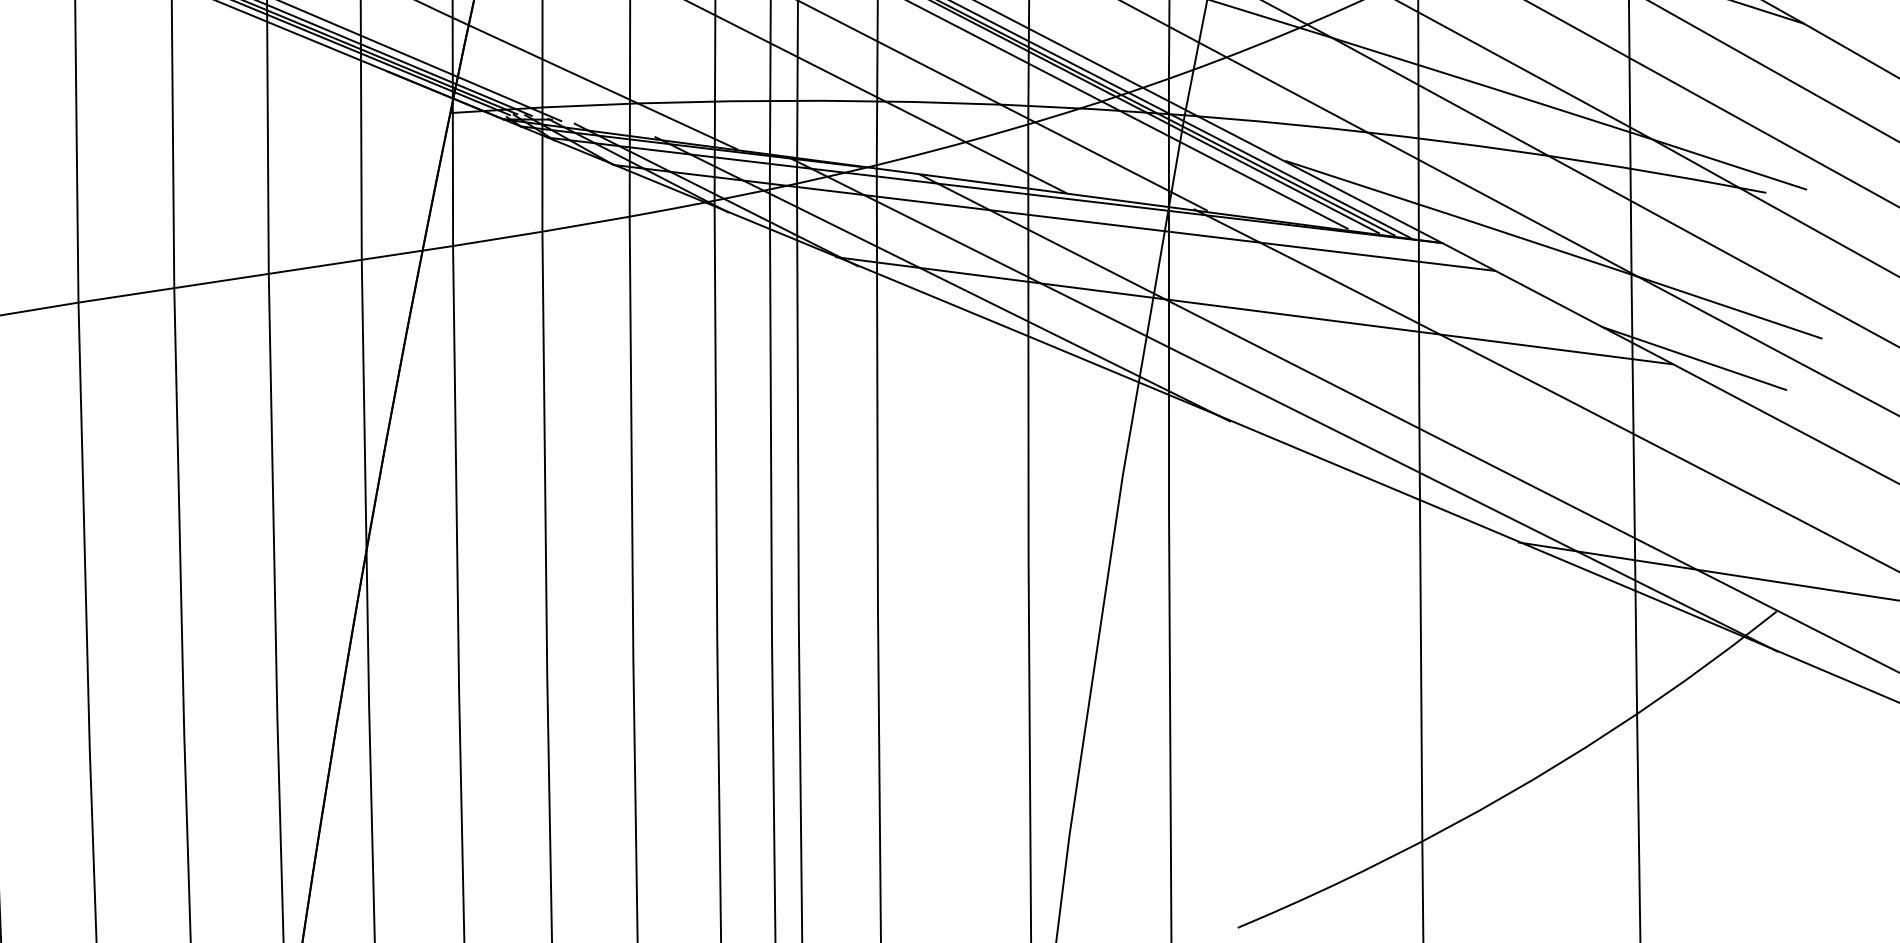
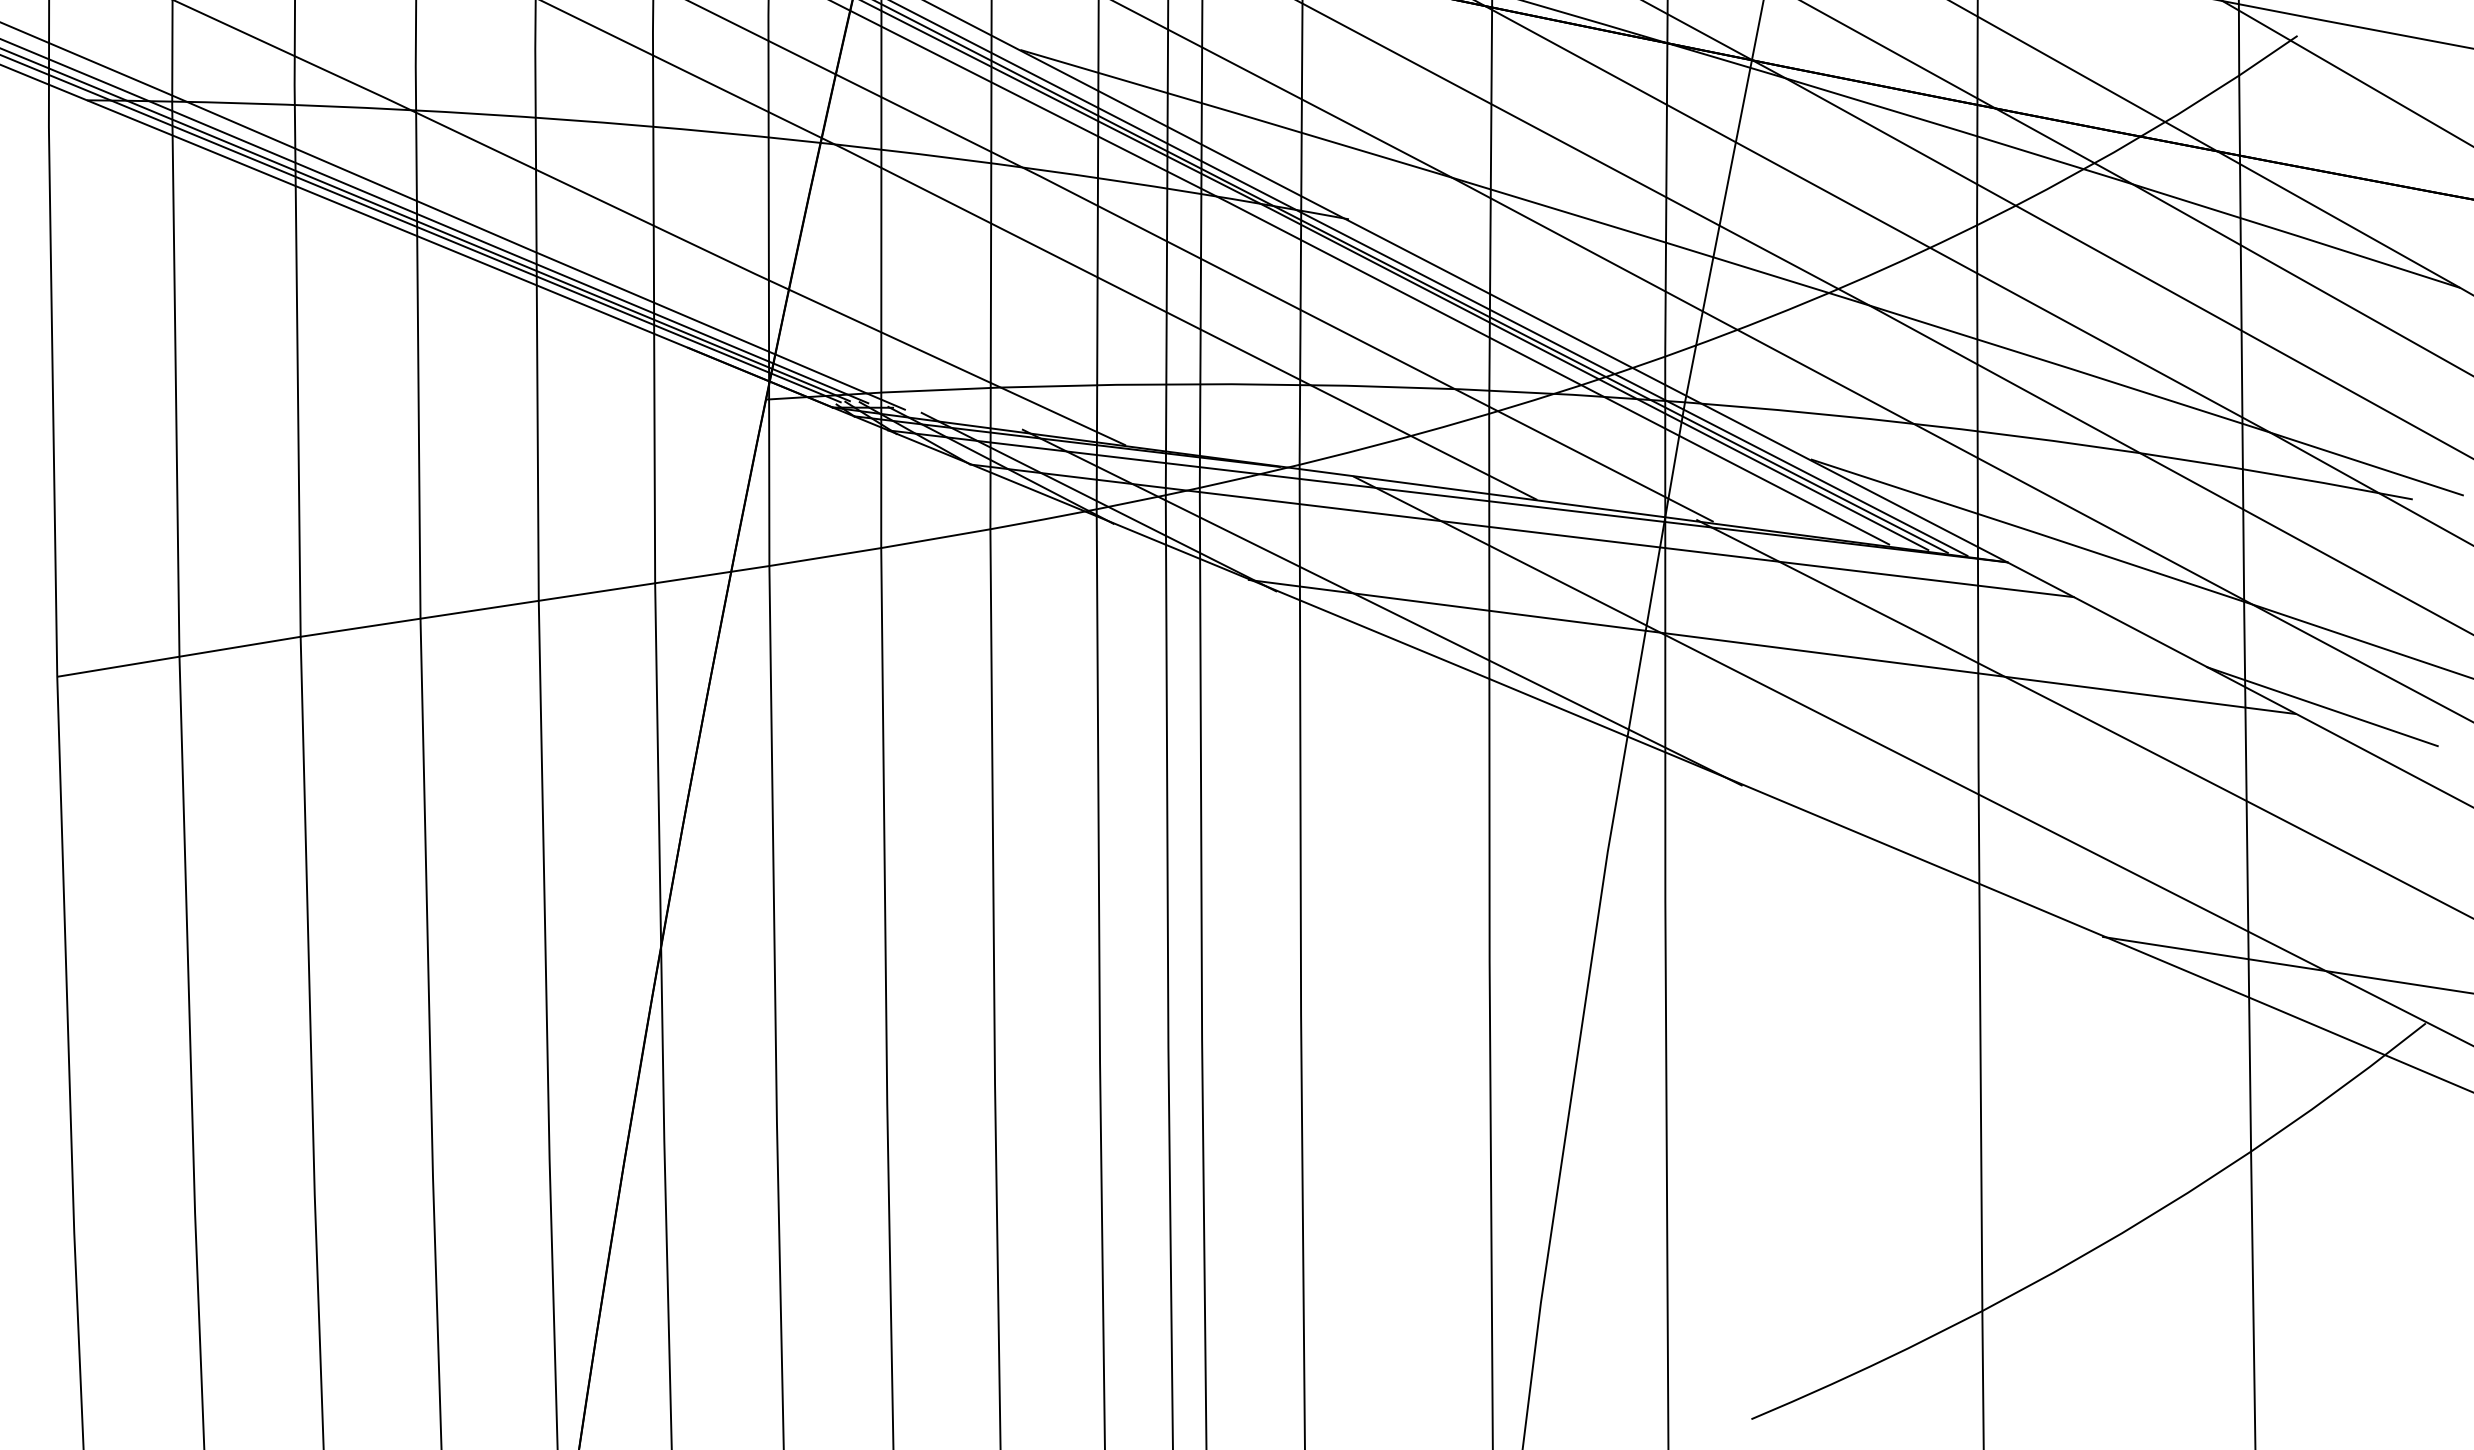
line: (1282, 403) -> (1807, 763), removed

